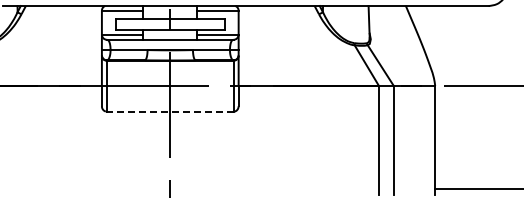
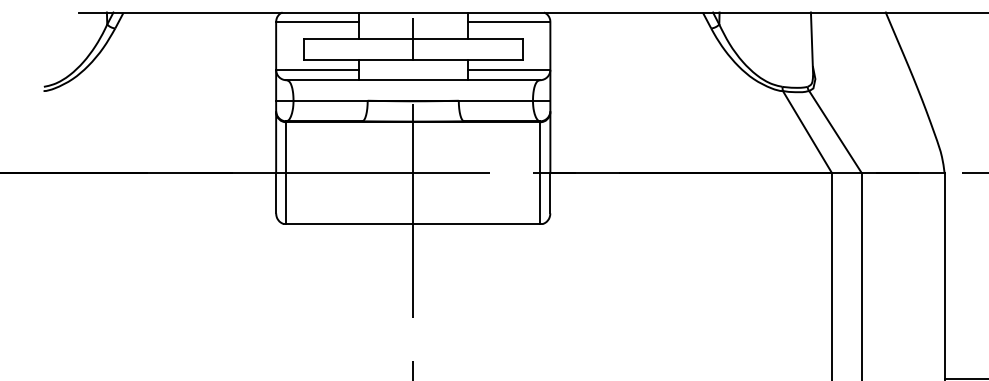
line: (170, 111) -> (413, 223), dashed -> solid

